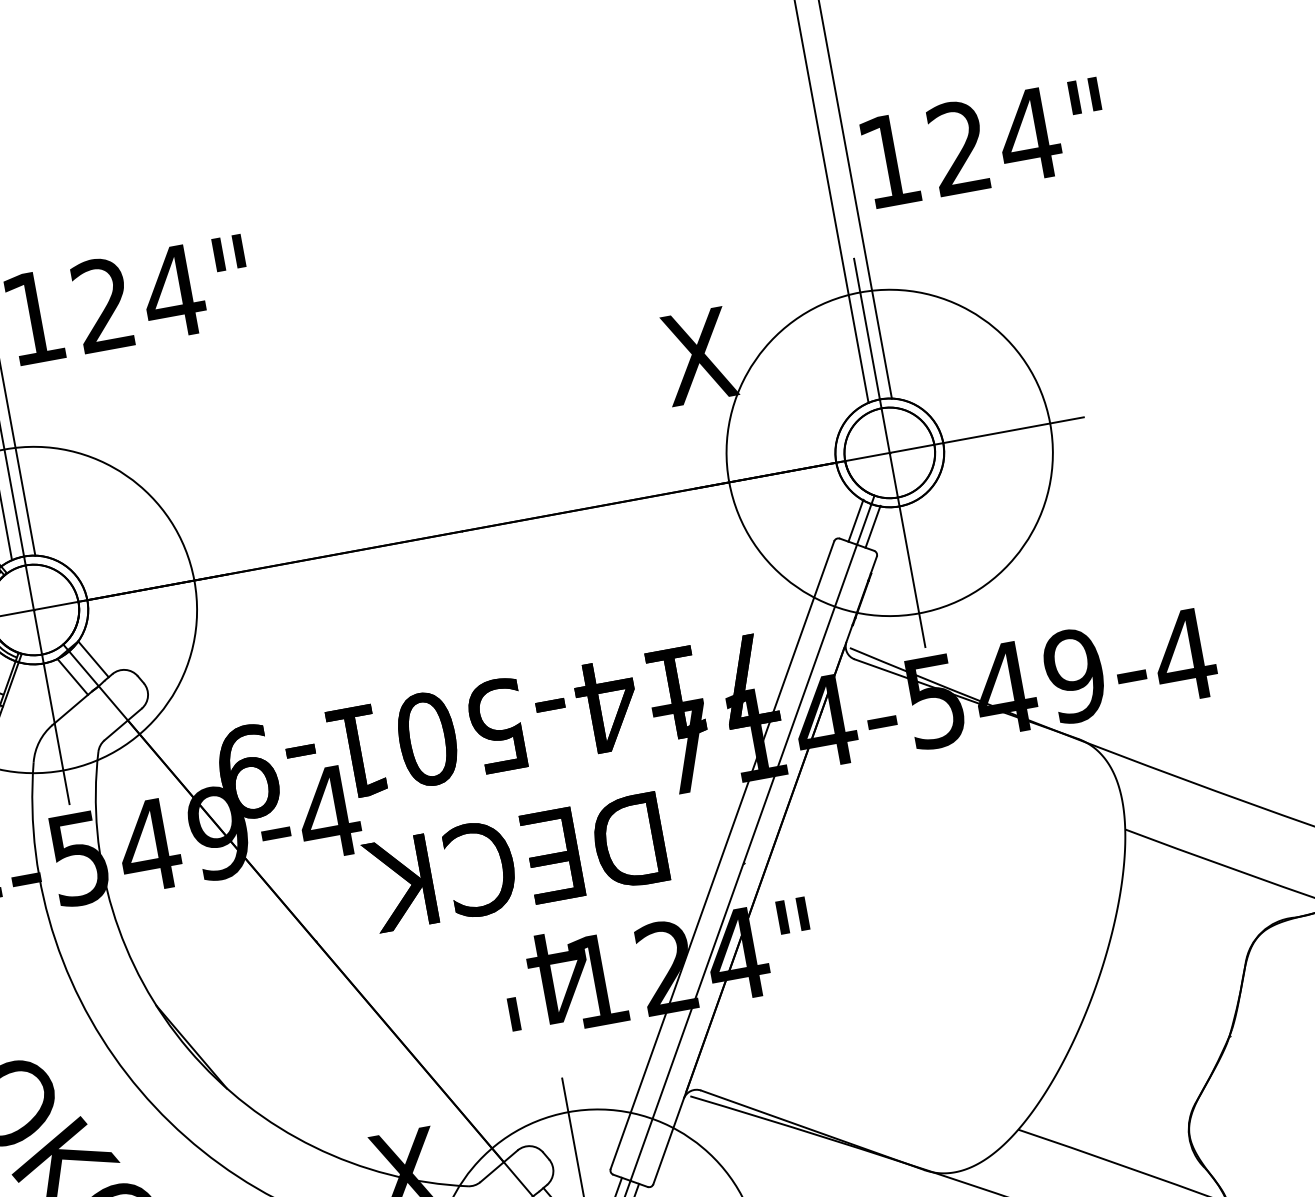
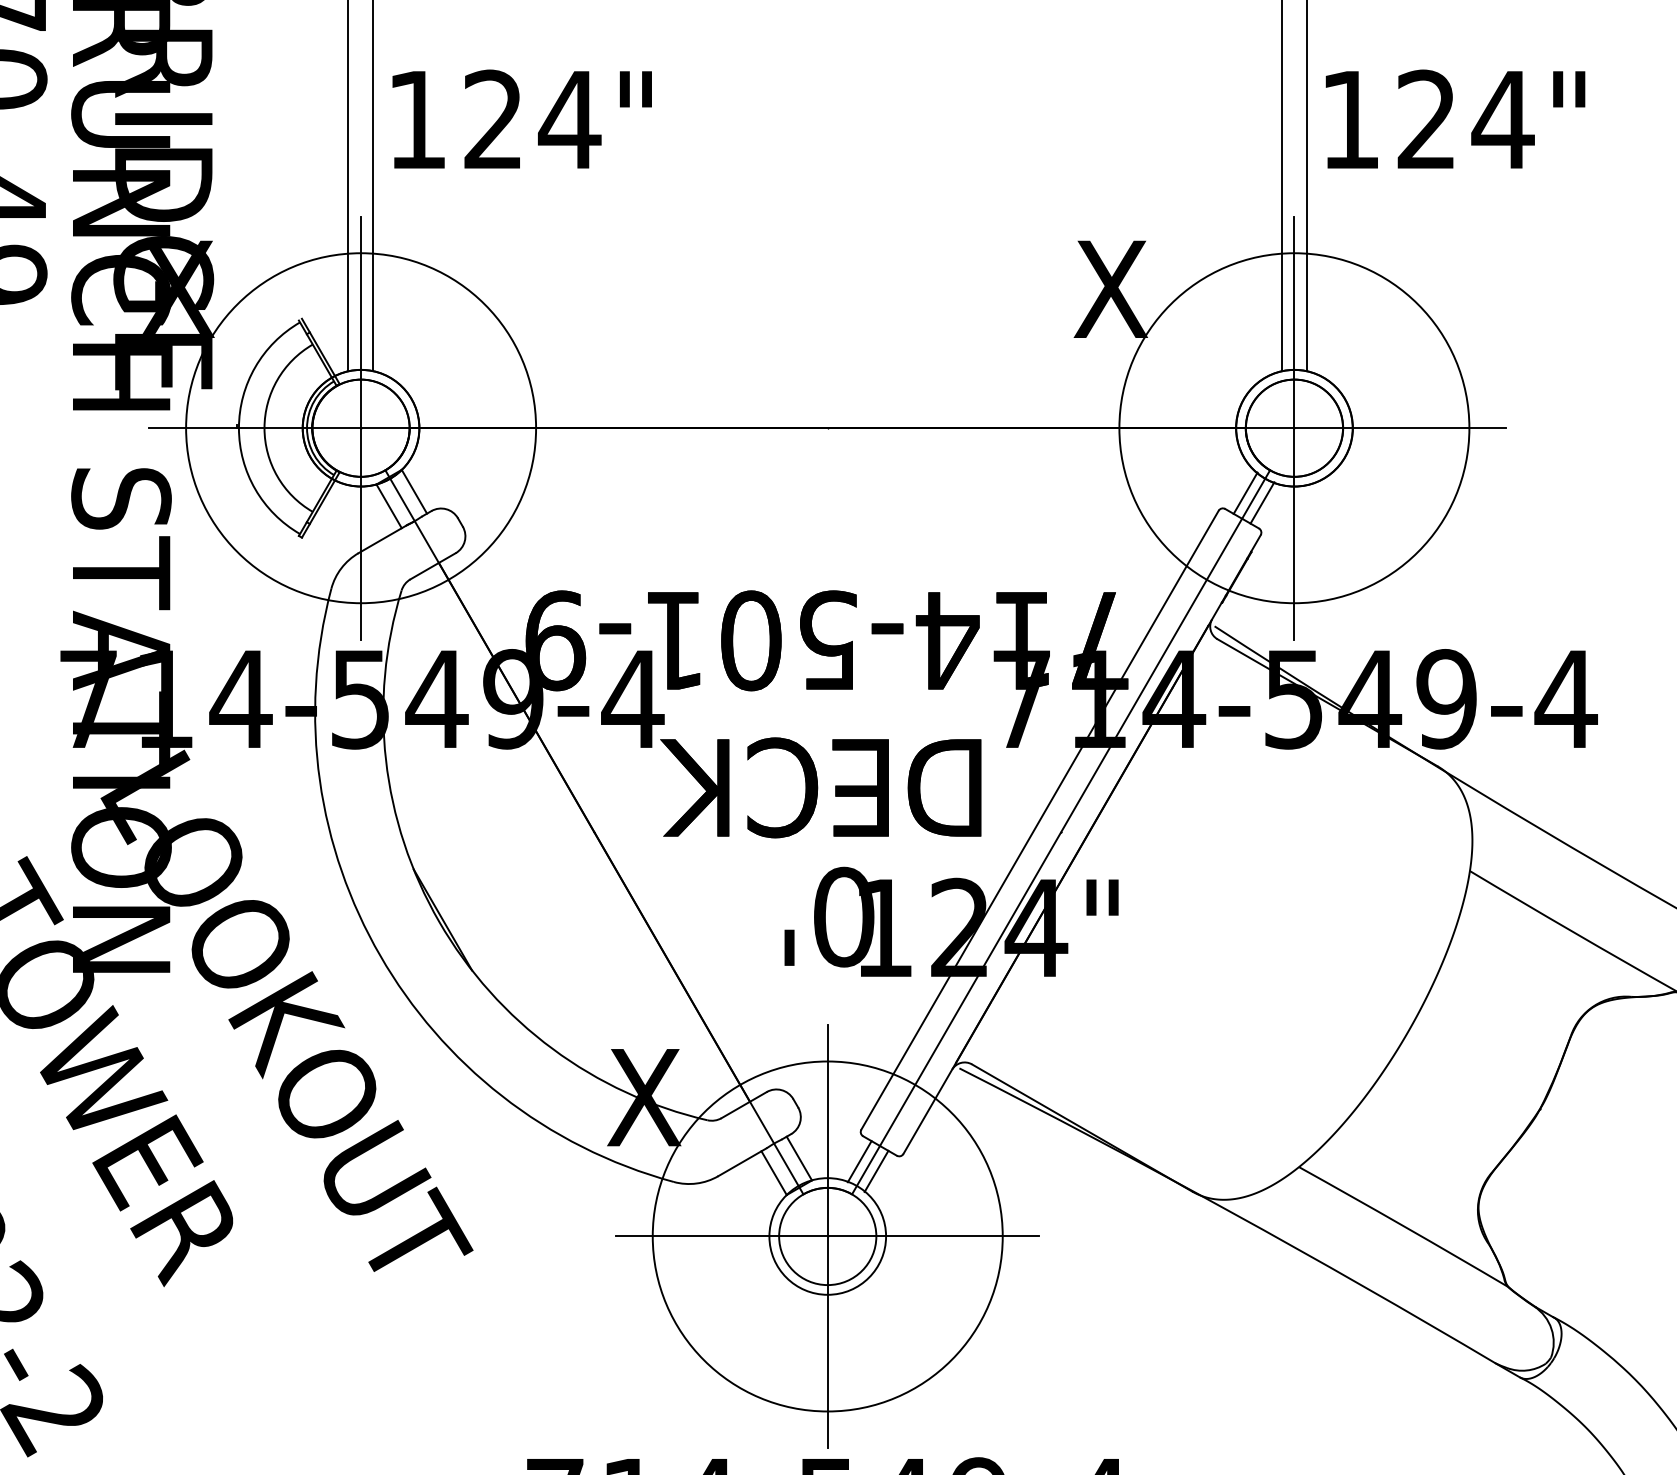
text: (559, 976) -> (844, 916), 4' -> 0'

